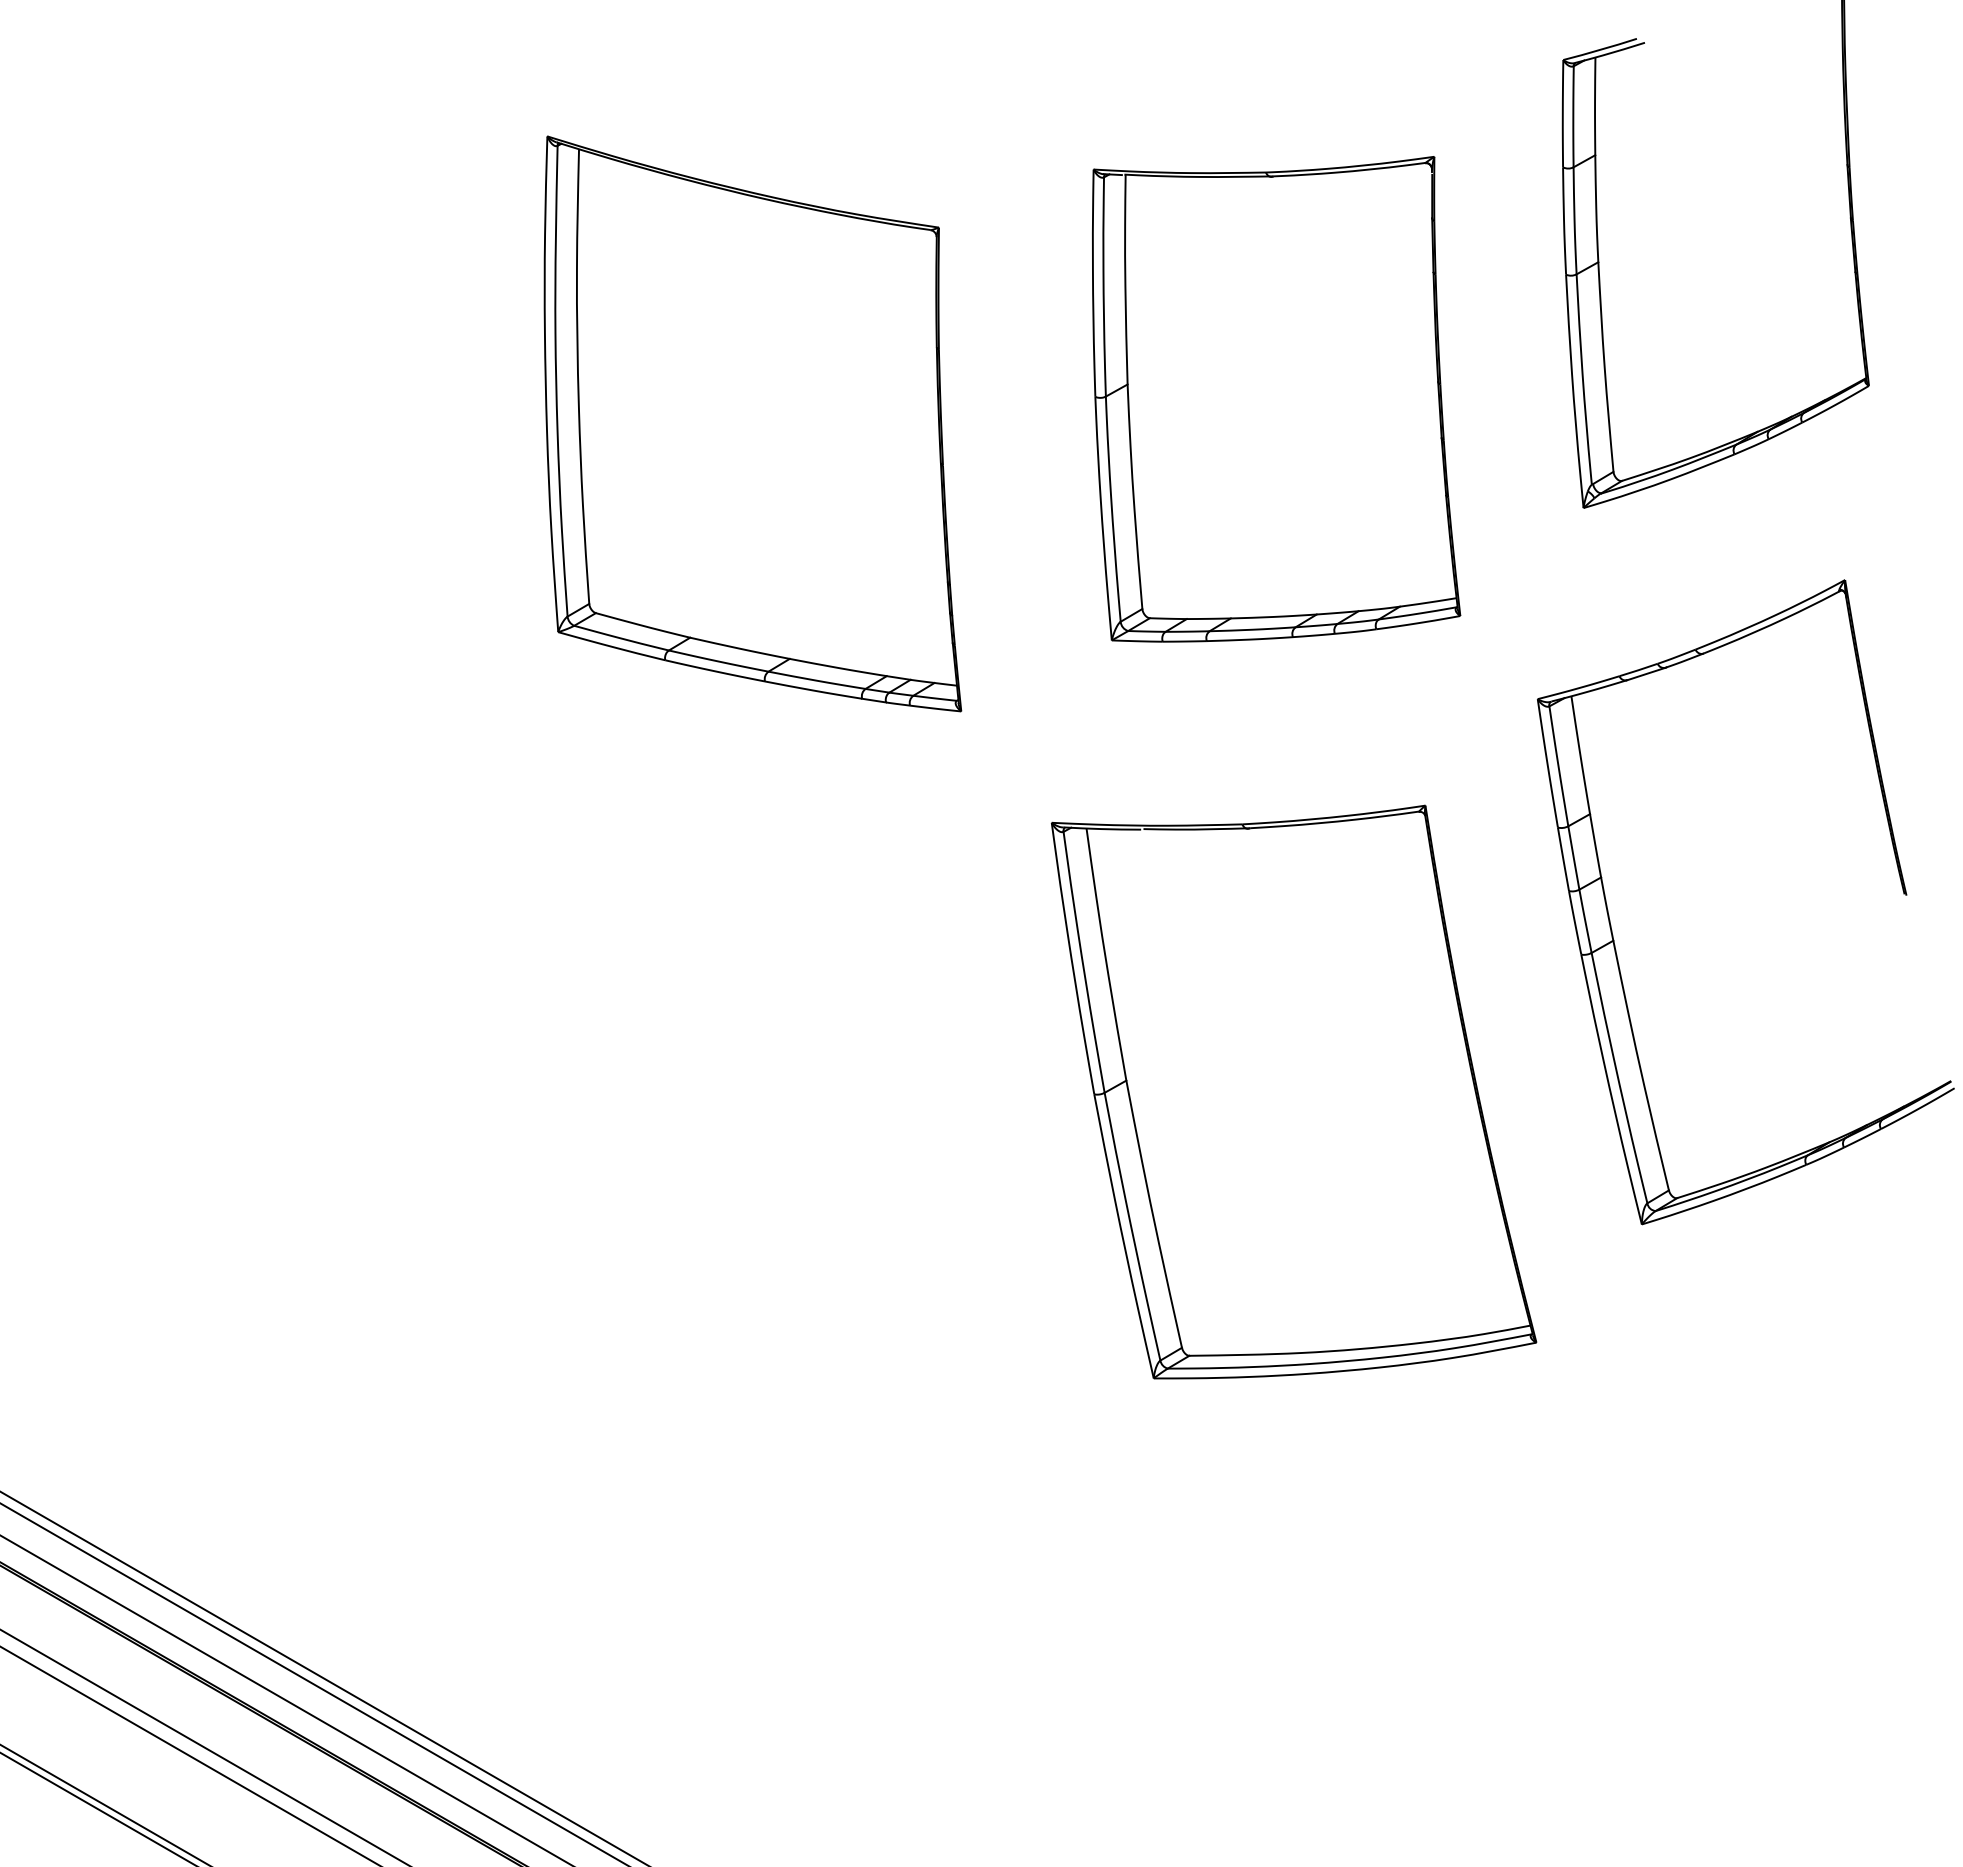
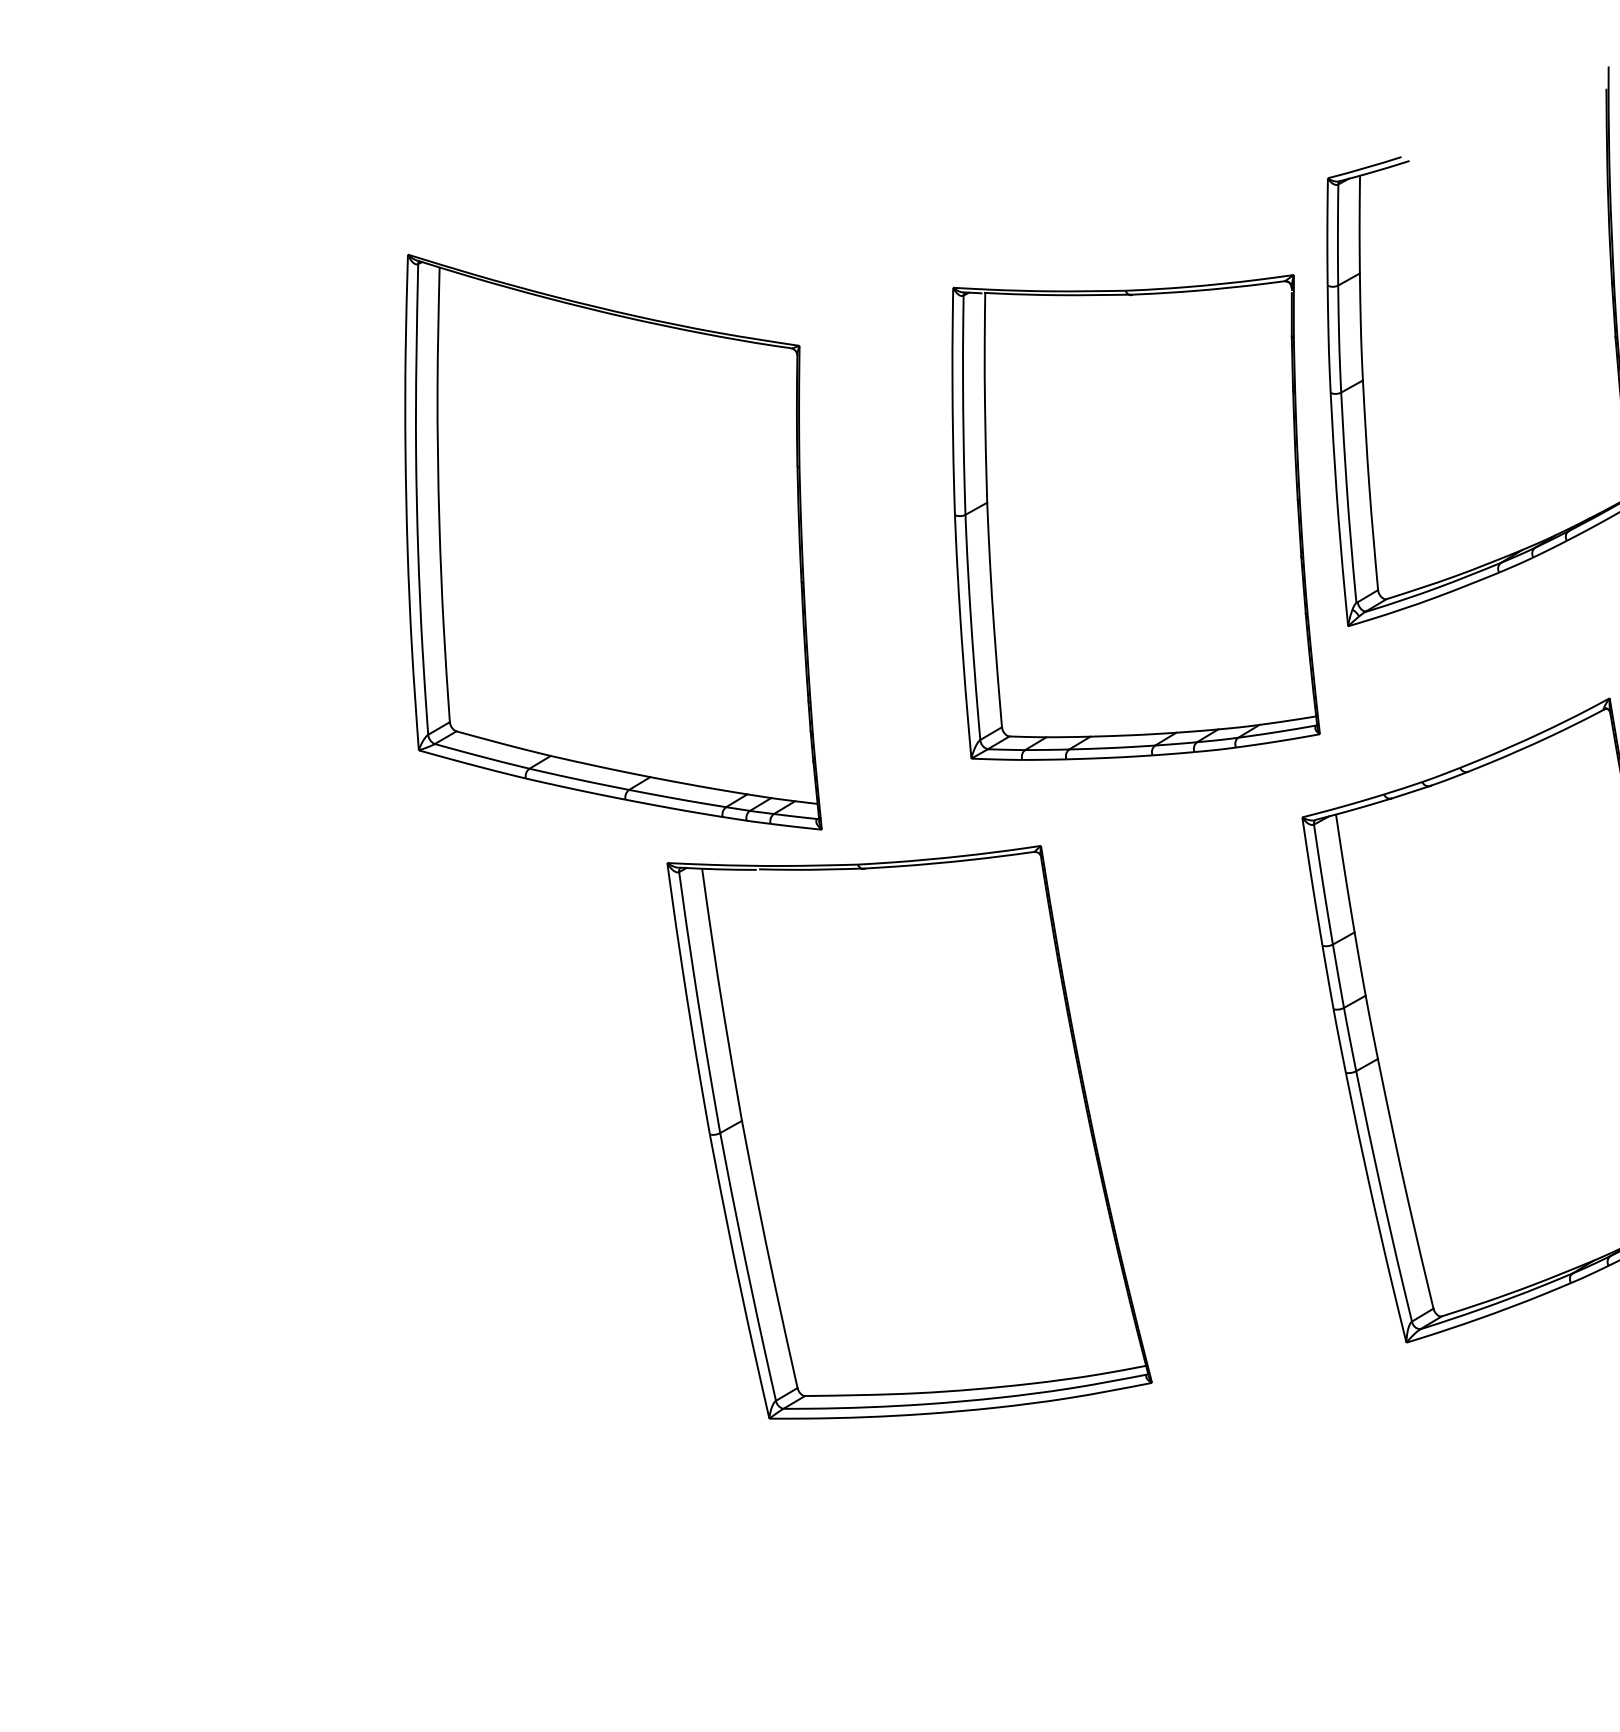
part: (1276, 399) -> (1136, 517), moved
part: (752, 423) -> (613, 541), moved
part: (1293, 1091) -> (909, 1131), moved

